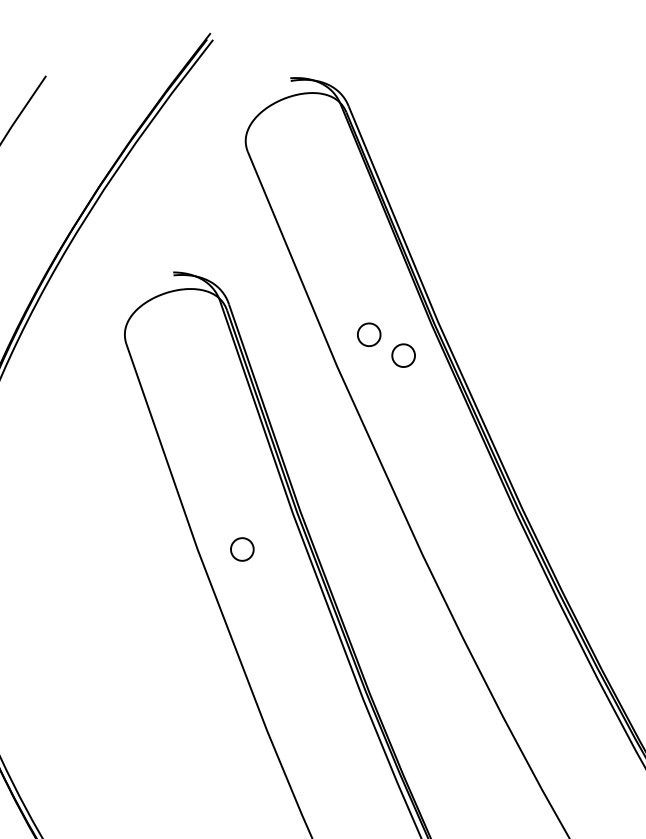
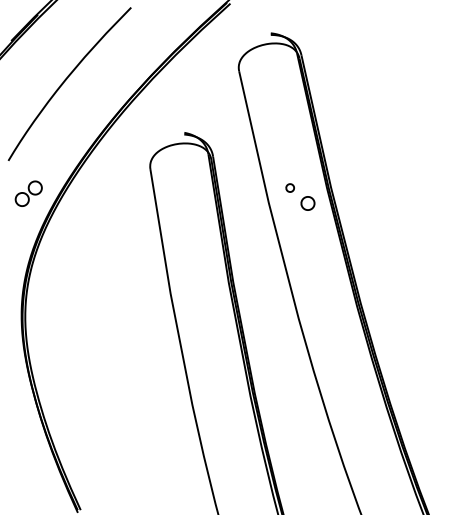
part: (367, 334) -> (289, 187), size x0.6
part: (240, 548) -> (195, 297), removed

